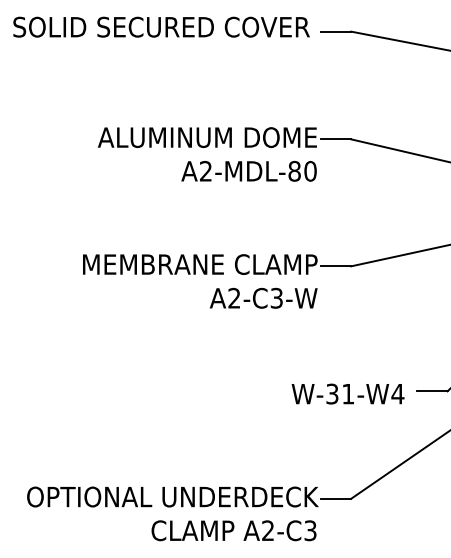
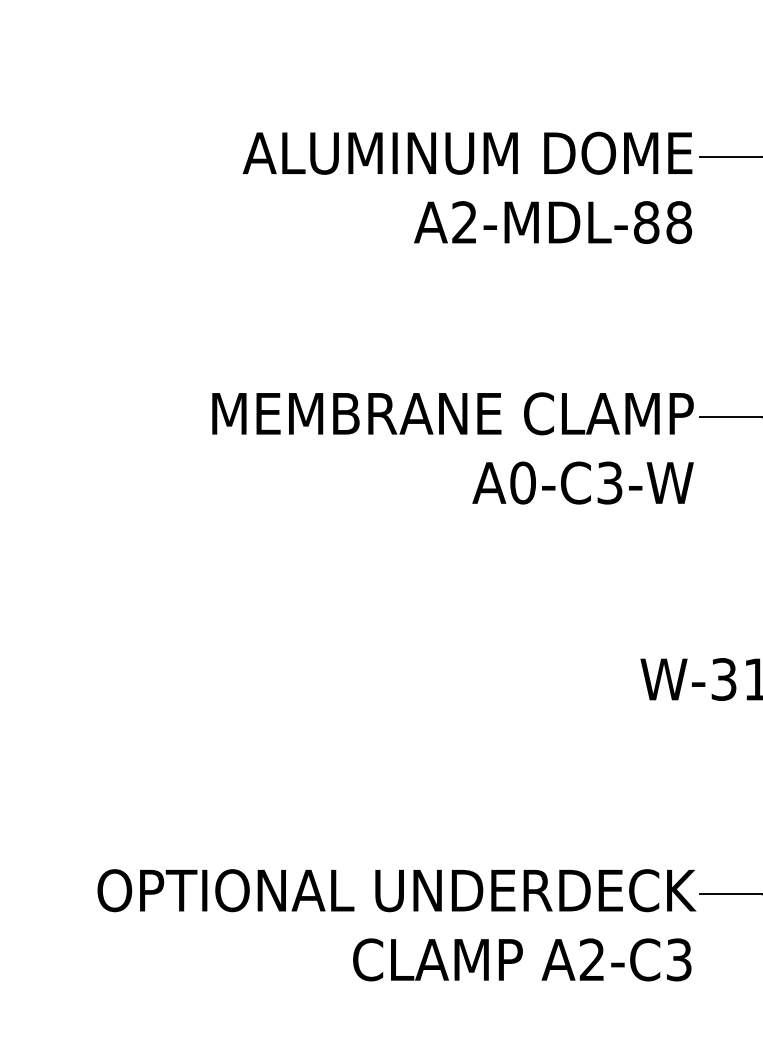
text: (310, 171) -> (679, 222), A2-MDL-80 -> A2-MDL-88
text: (234, 297) -> (523, 481), A2-C3-W -> A0-C3-W

